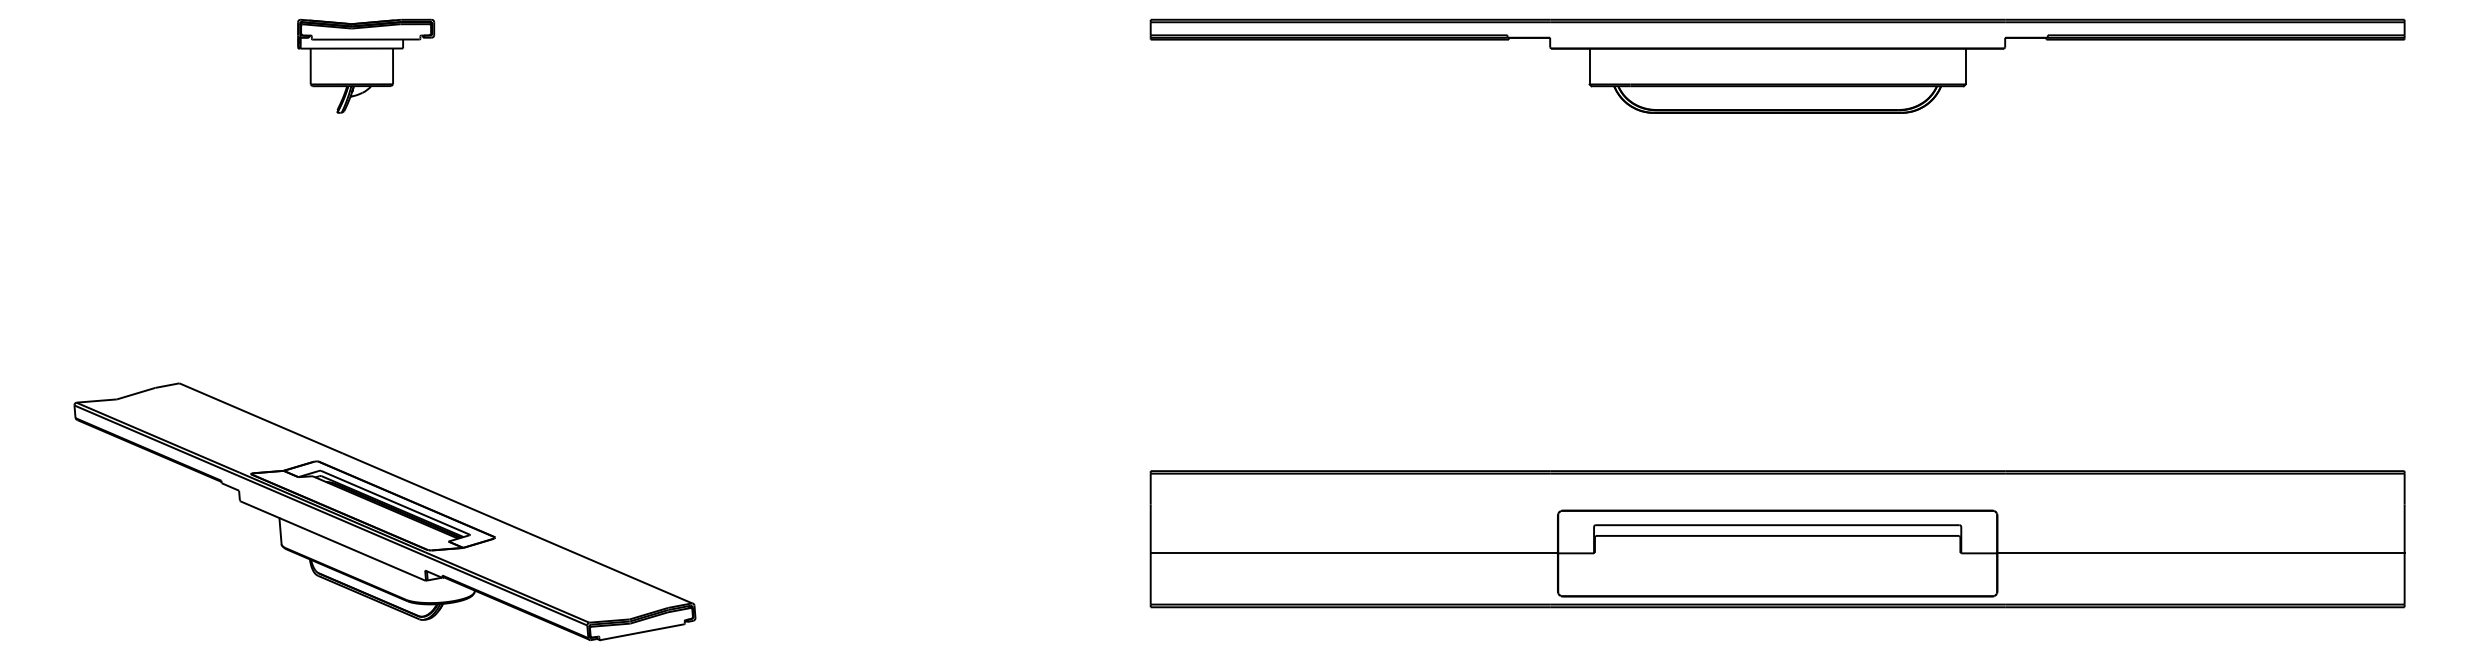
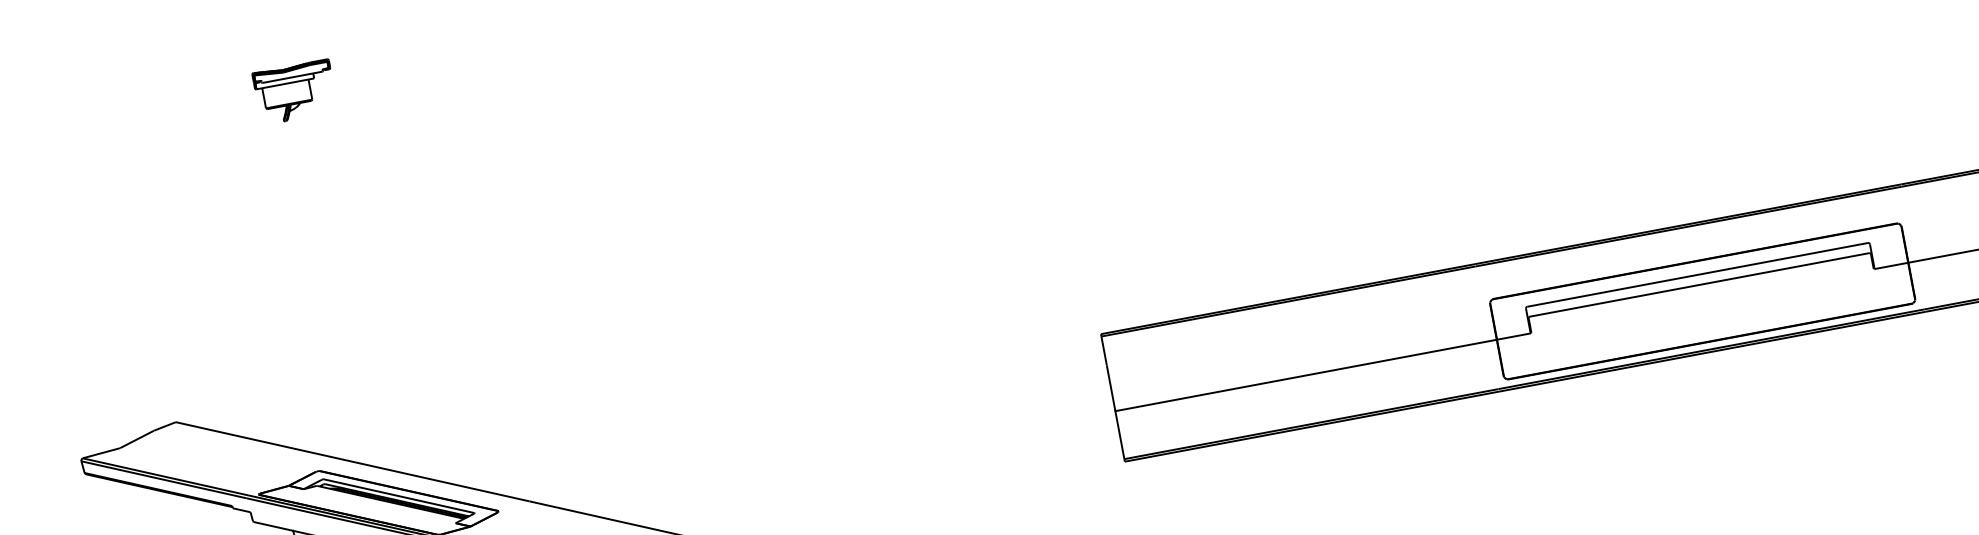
part: (366, 65) -> (295, 91), size x0.6

